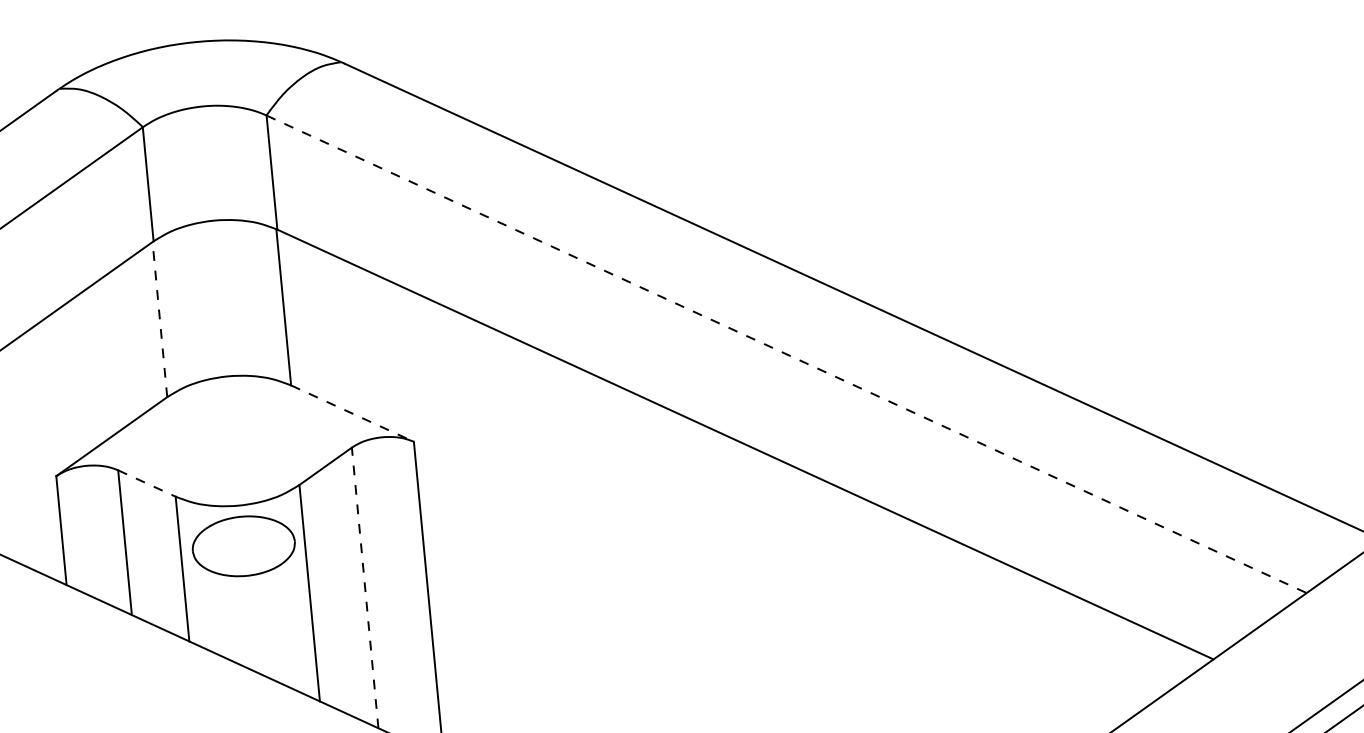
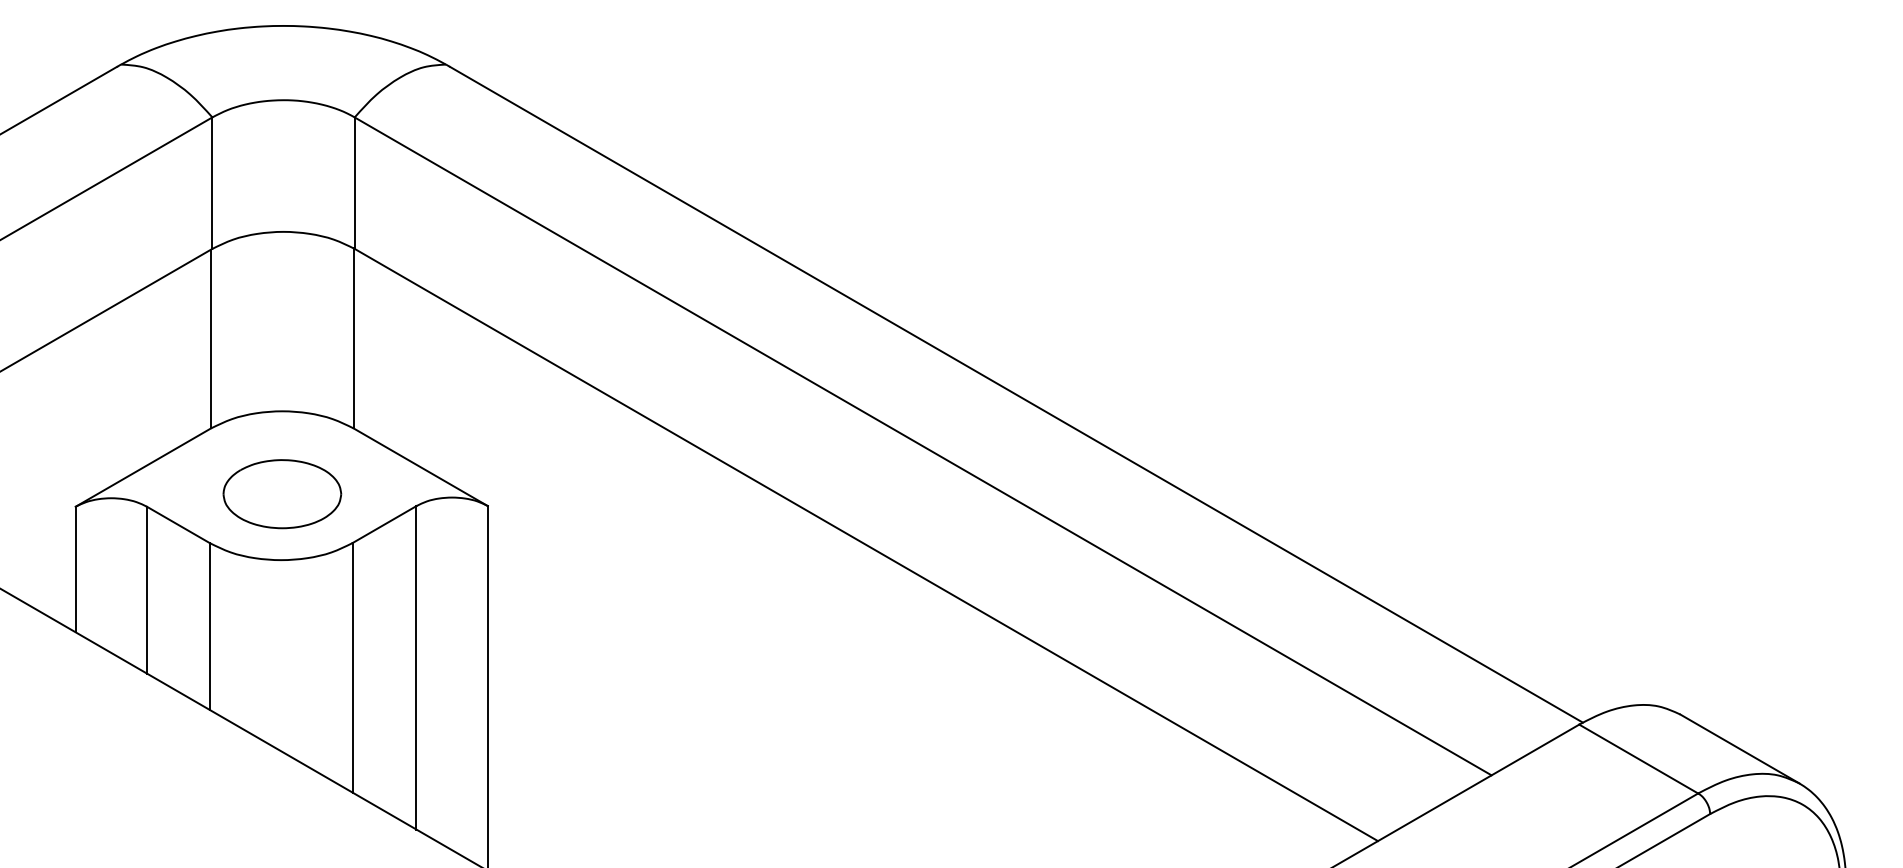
line: (159, 319) -> (210, 338), dashed -> solid
line: (786, 354) -> (923, 446), dashed -> solid
line: (352, 413) -> (420, 467), dashed -> solid
line: (147, 483) -> (178, 525), dashed -> solid
part: (244, 546) -> (282, 494), moved
line: (365, 587) -> (416, 667), dashed -> solid

